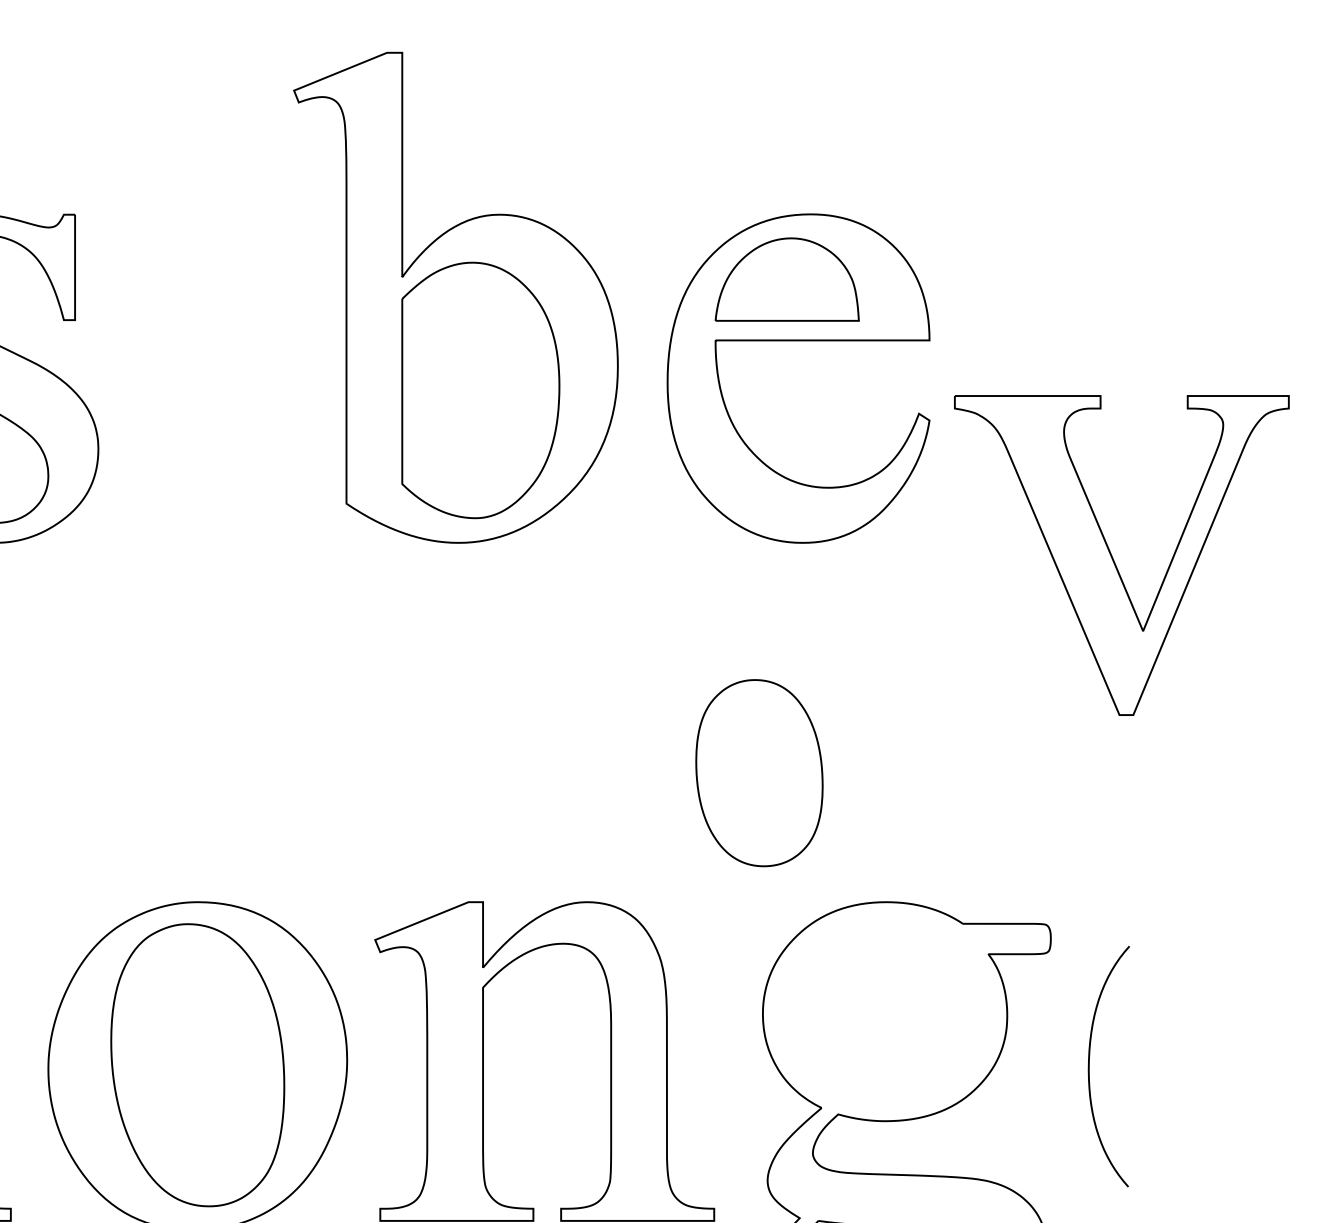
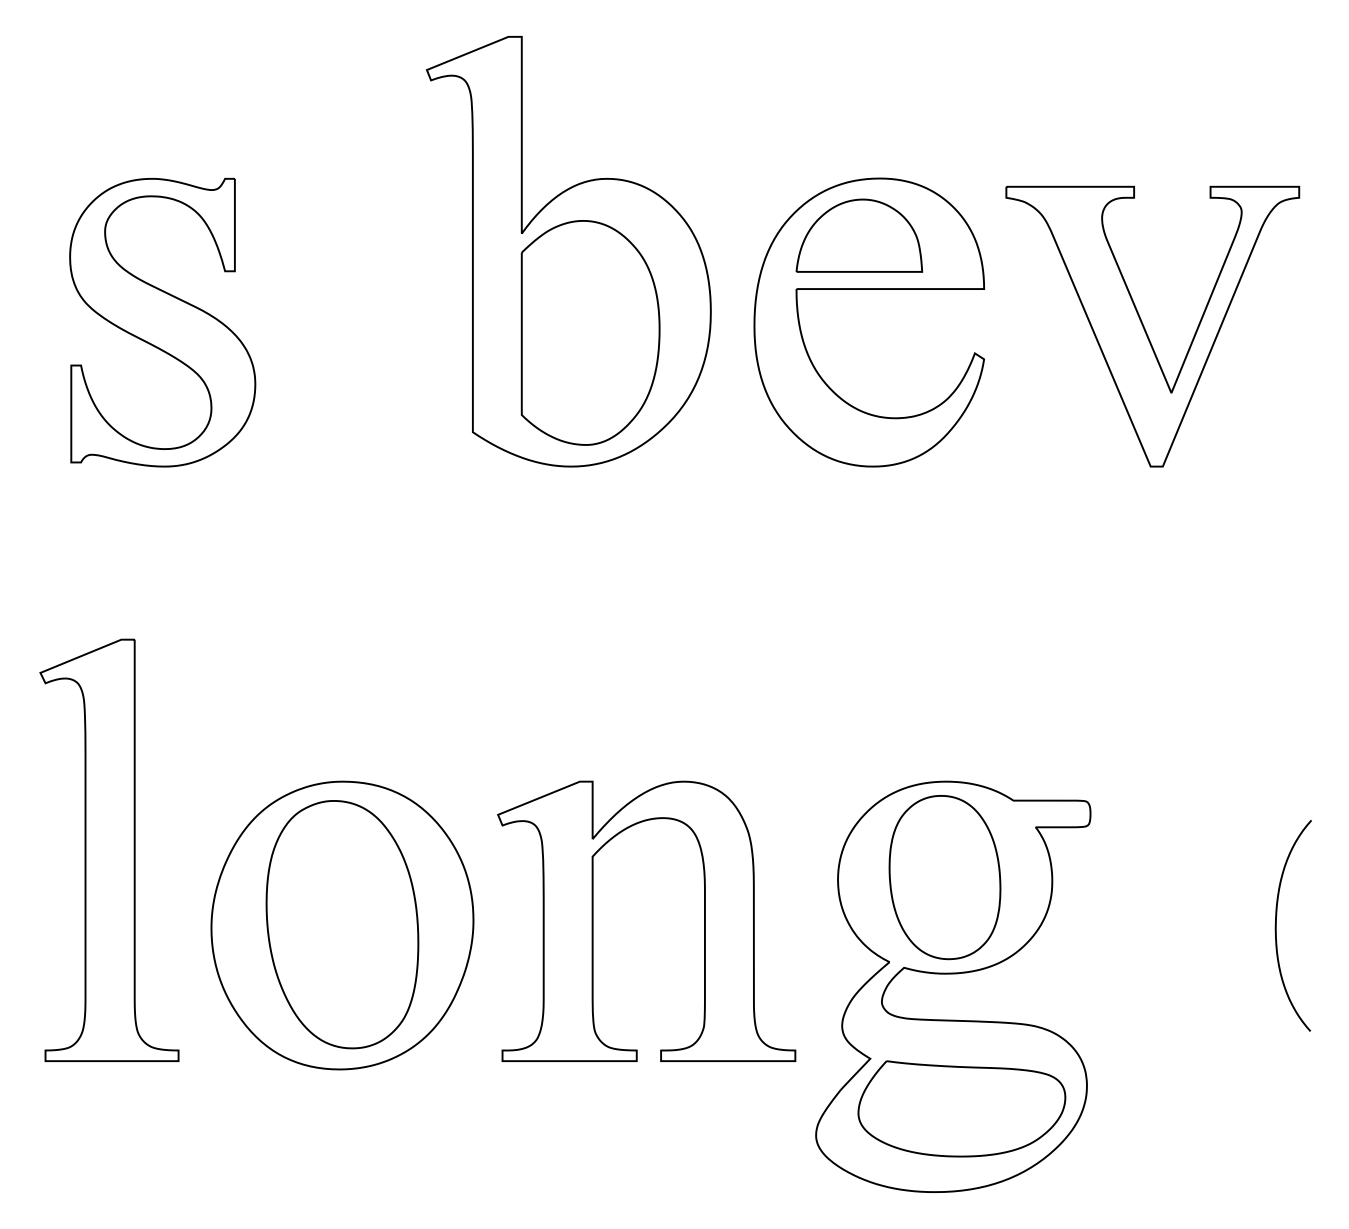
part: (1114, 559) -> (1146, 330), moved
part: (758, 773) -> (944, 877), moved
curve: (1089, 1066) -> (1276, 925), moved

